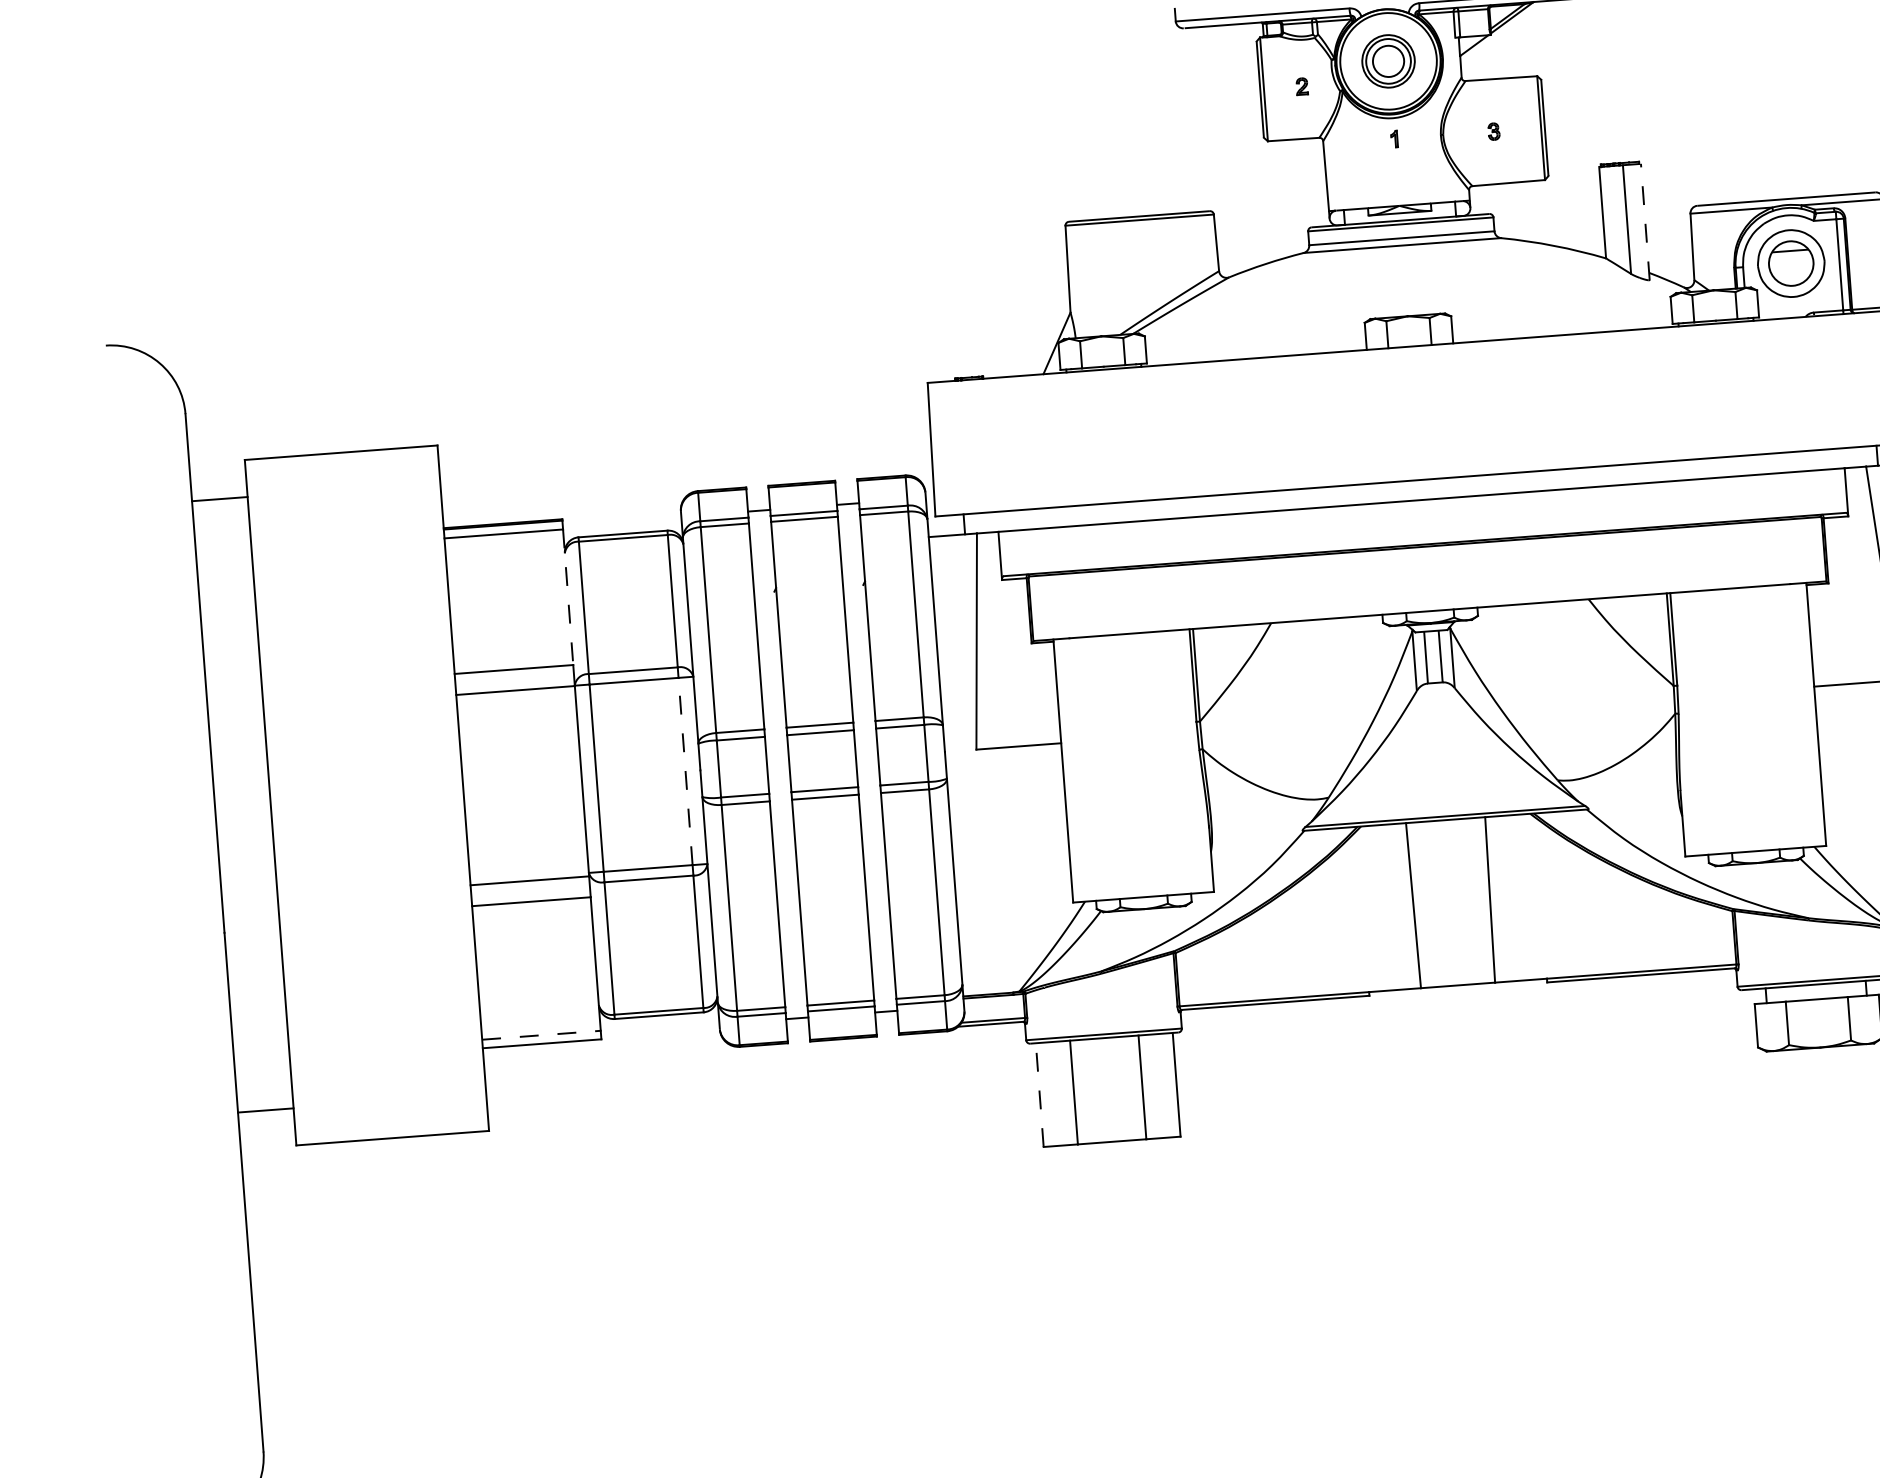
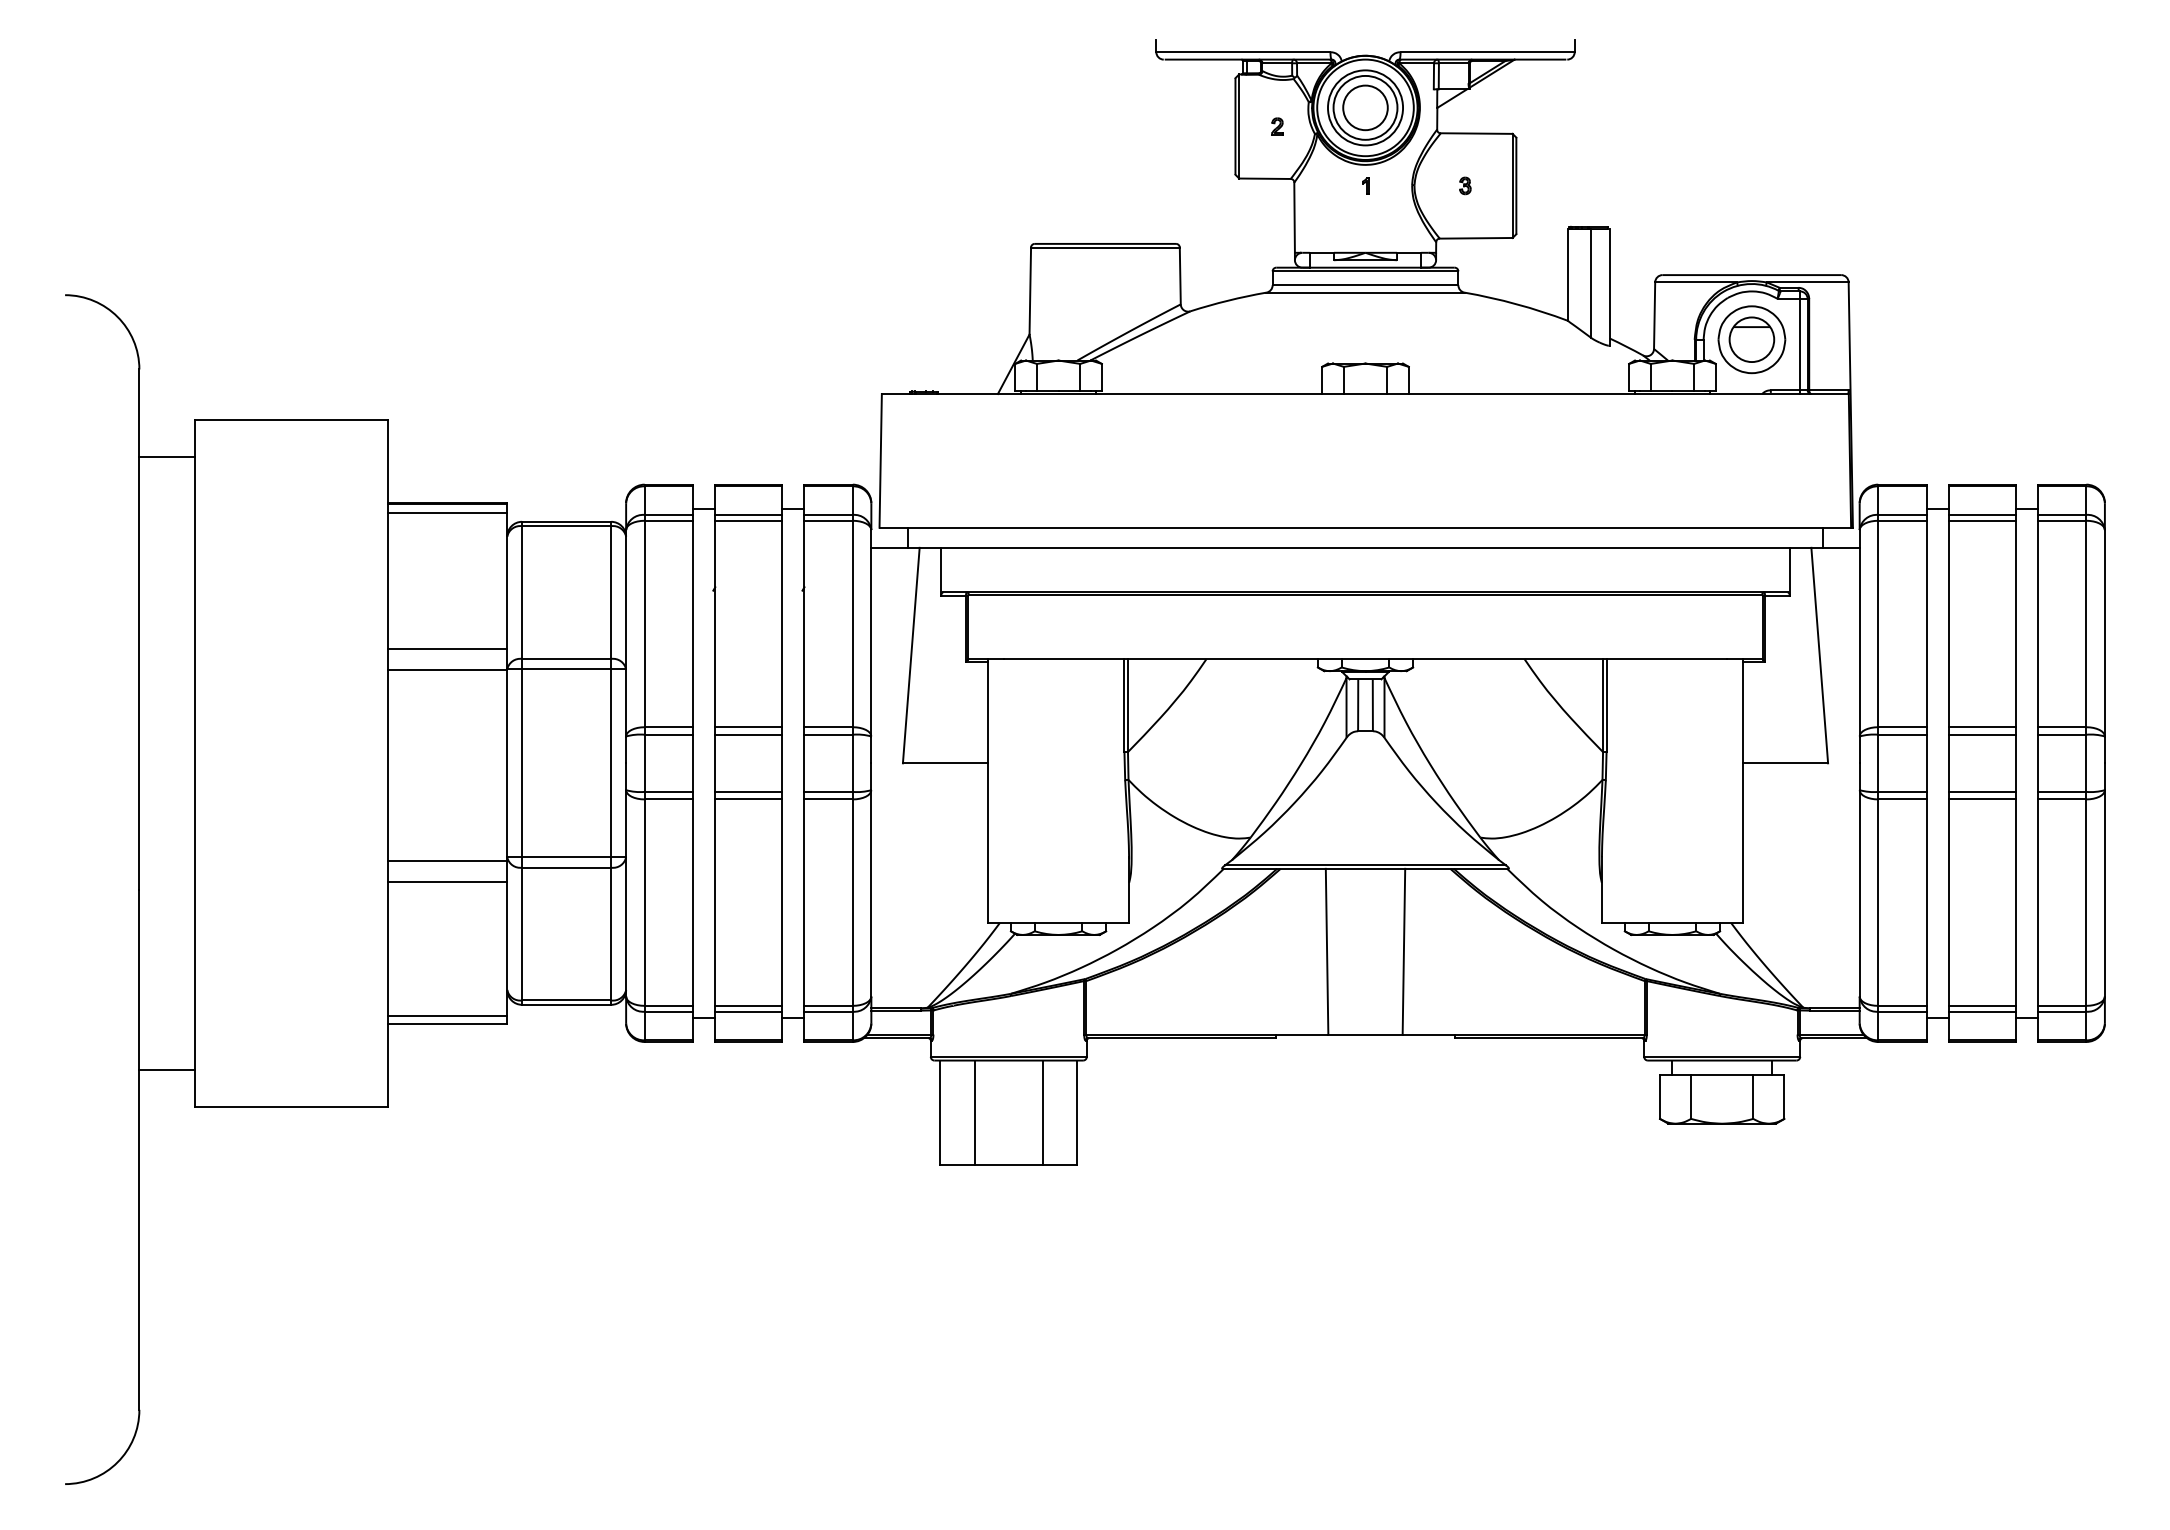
part: (1388, 60) -> (1365, 107), size x1.43
line: (1645, 221) -> (1609, 286), dashed -> solid
line: (568, 596) -> (507, 580), dashed -> solid
line: (685, 771) -> (611, 763), dashed -> solid
line: (542, 1035) -> (448, 1015), dashed -> solid
line: (1040, 1095) -> (940, 1112), dashed -> solid

